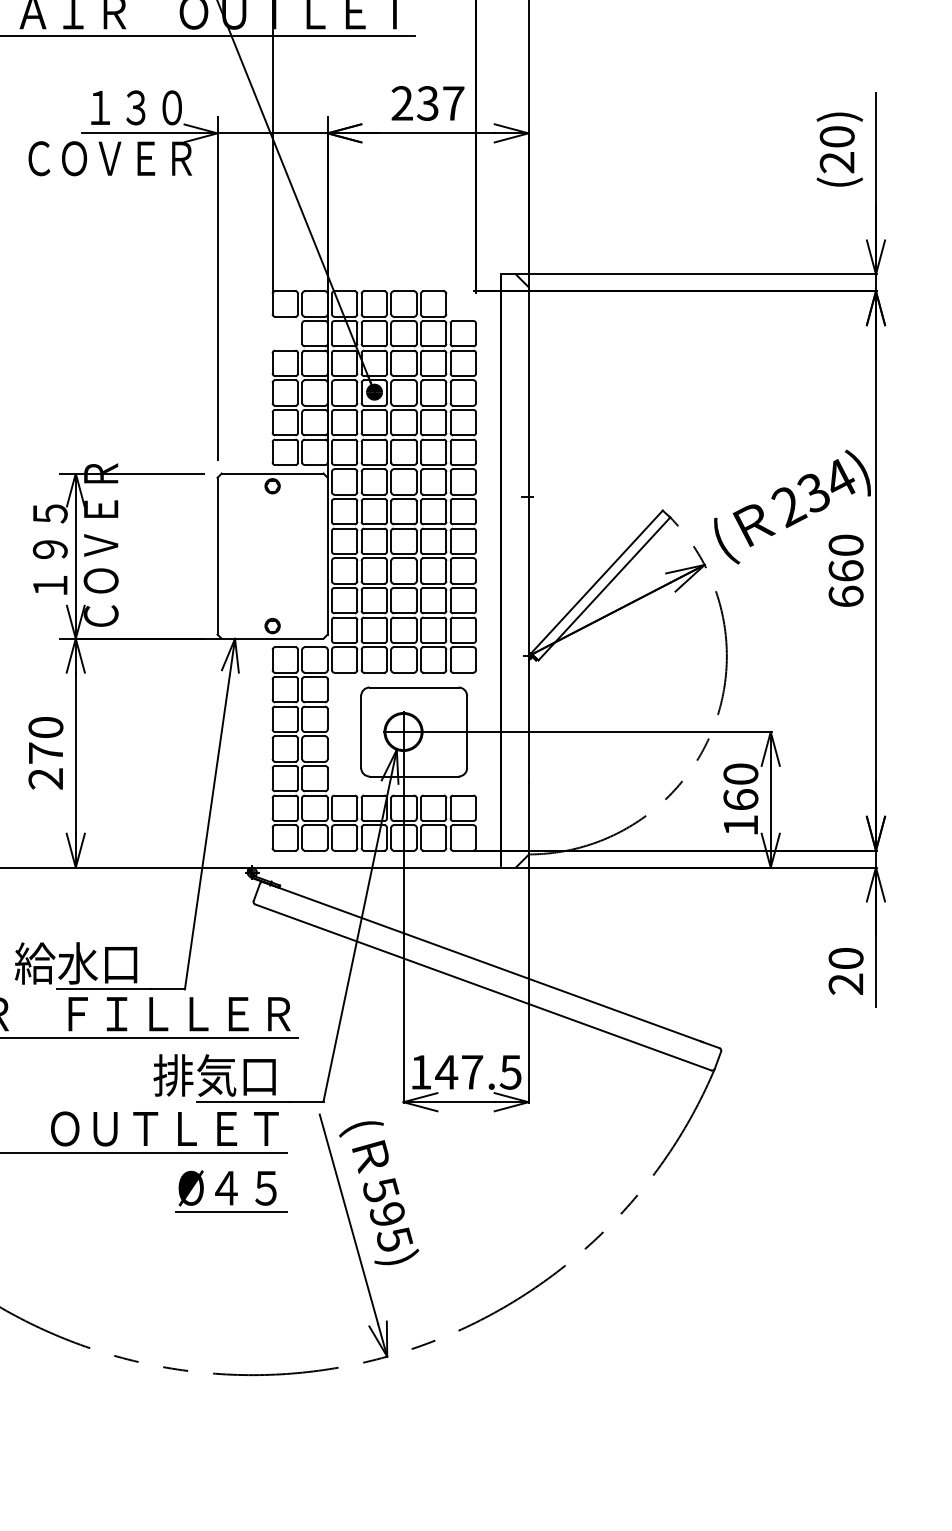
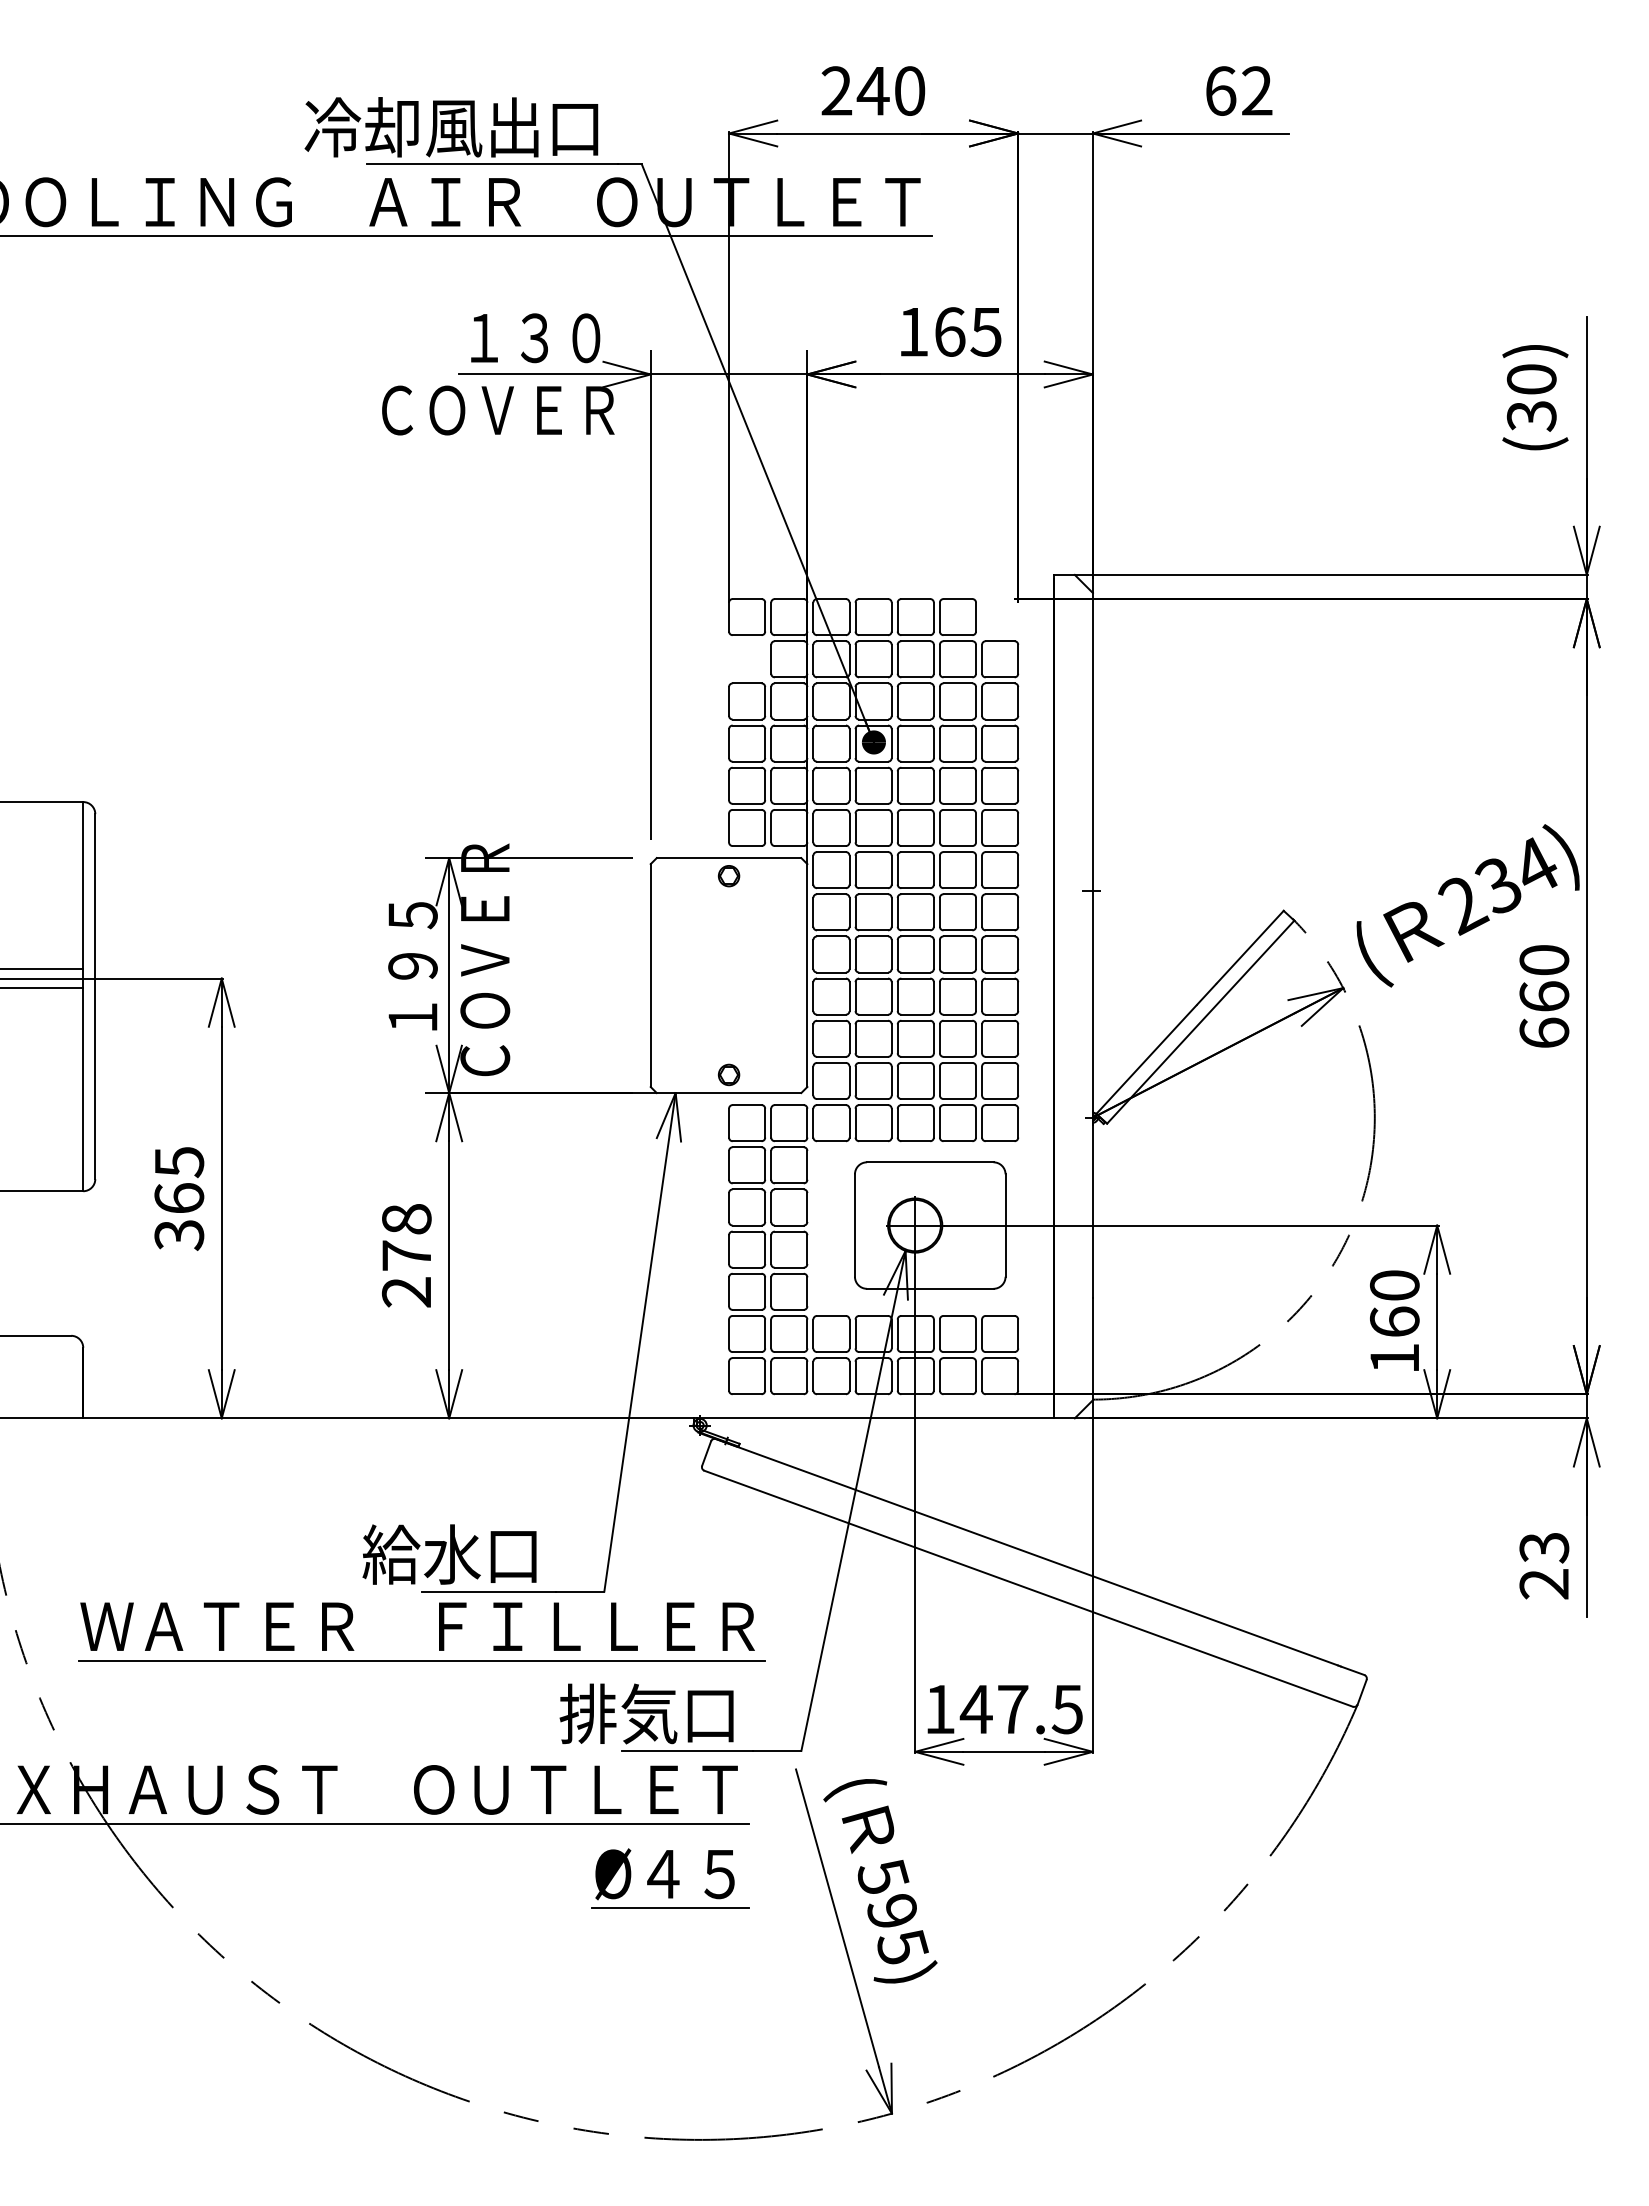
text: (427, 103) -> (949, 331), 237 -> 165
text: (837, 162) -> (1531, 416), (20) -> (30)
text: (45, 727) -> (406, 1219), 270 -> 278
text: (846, 958) -> (1544, 1547), 20 -> 23

